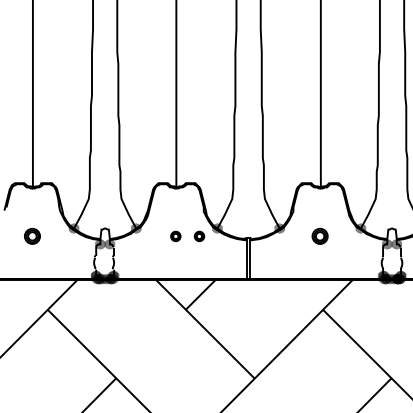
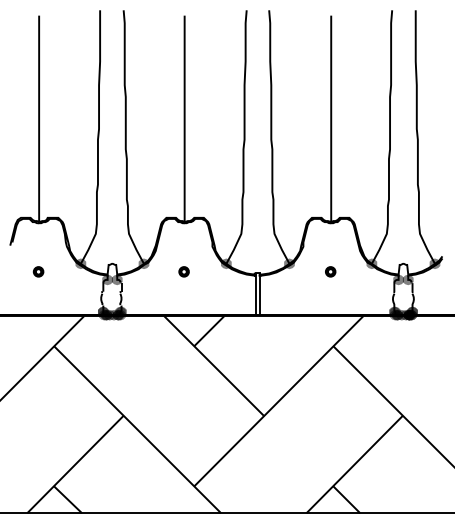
part: (32, 236) -> (38, 271), size x0.62
part: (198, 236) -> (207, 271), removed
part: (320, 236) -> (330, 271), size x0.62

